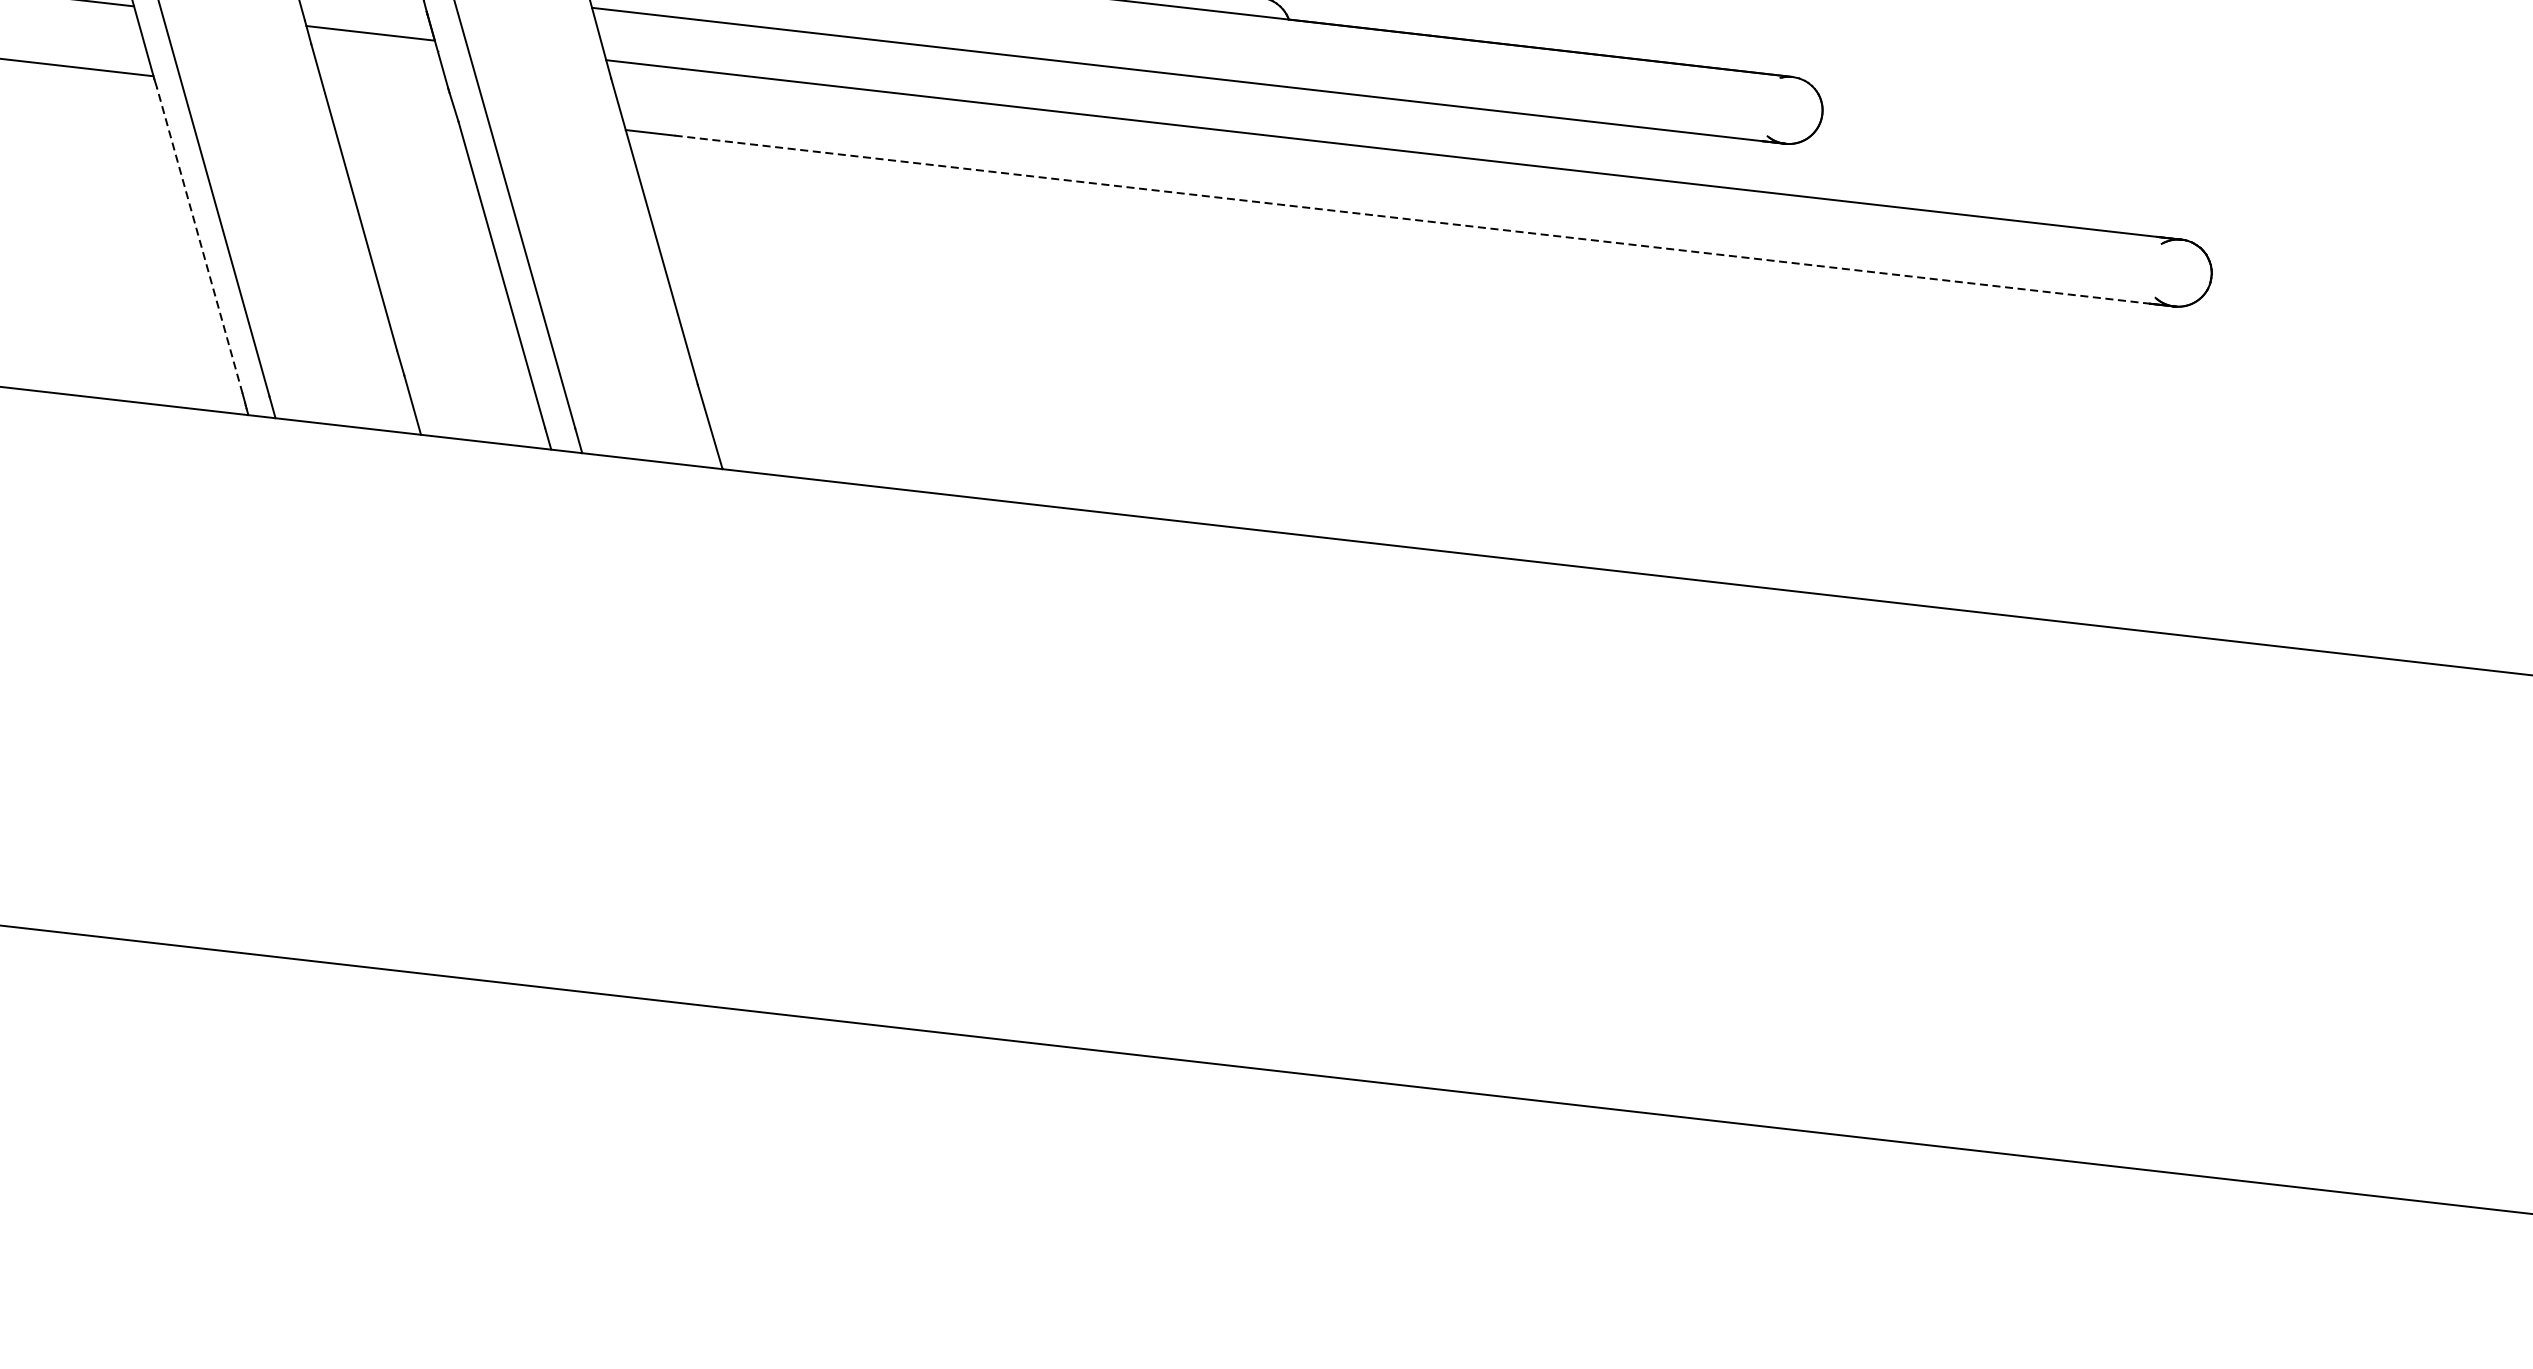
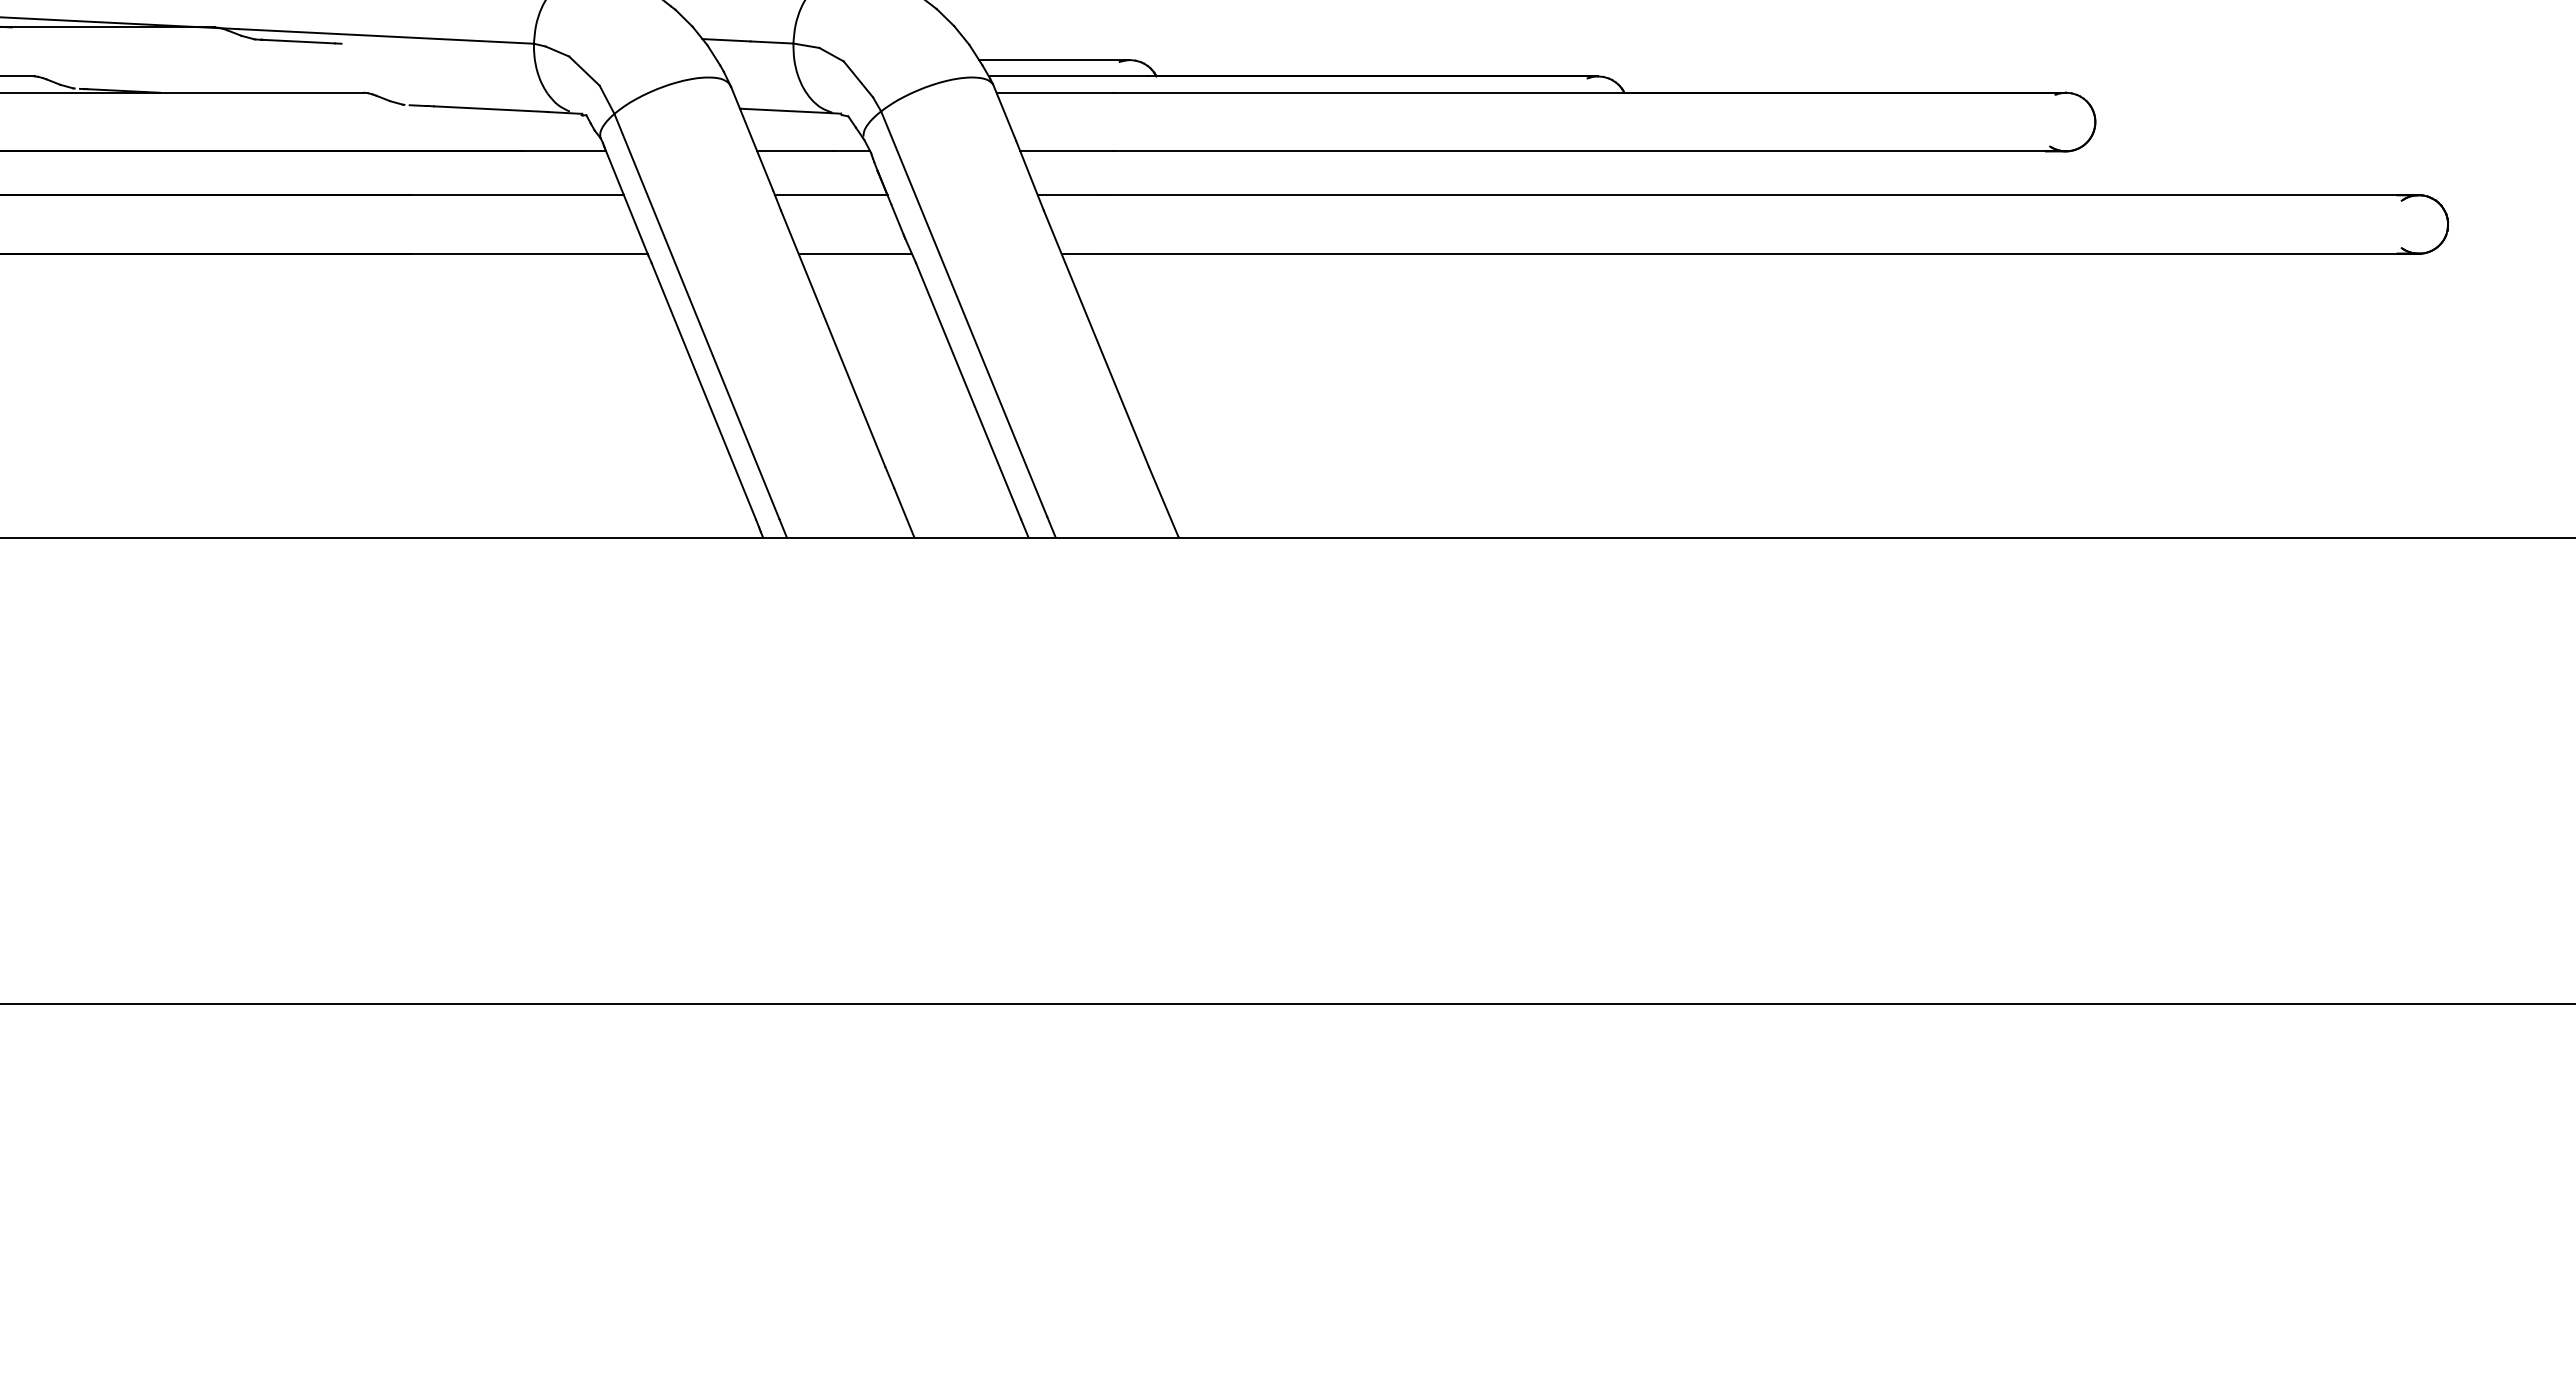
line: (389, 102) -> (854, 253), added
line: (1413, 219) -> (1751, 253), dashed -> solid
line: (199, 239) -> (703, 390), dashed -> solid

